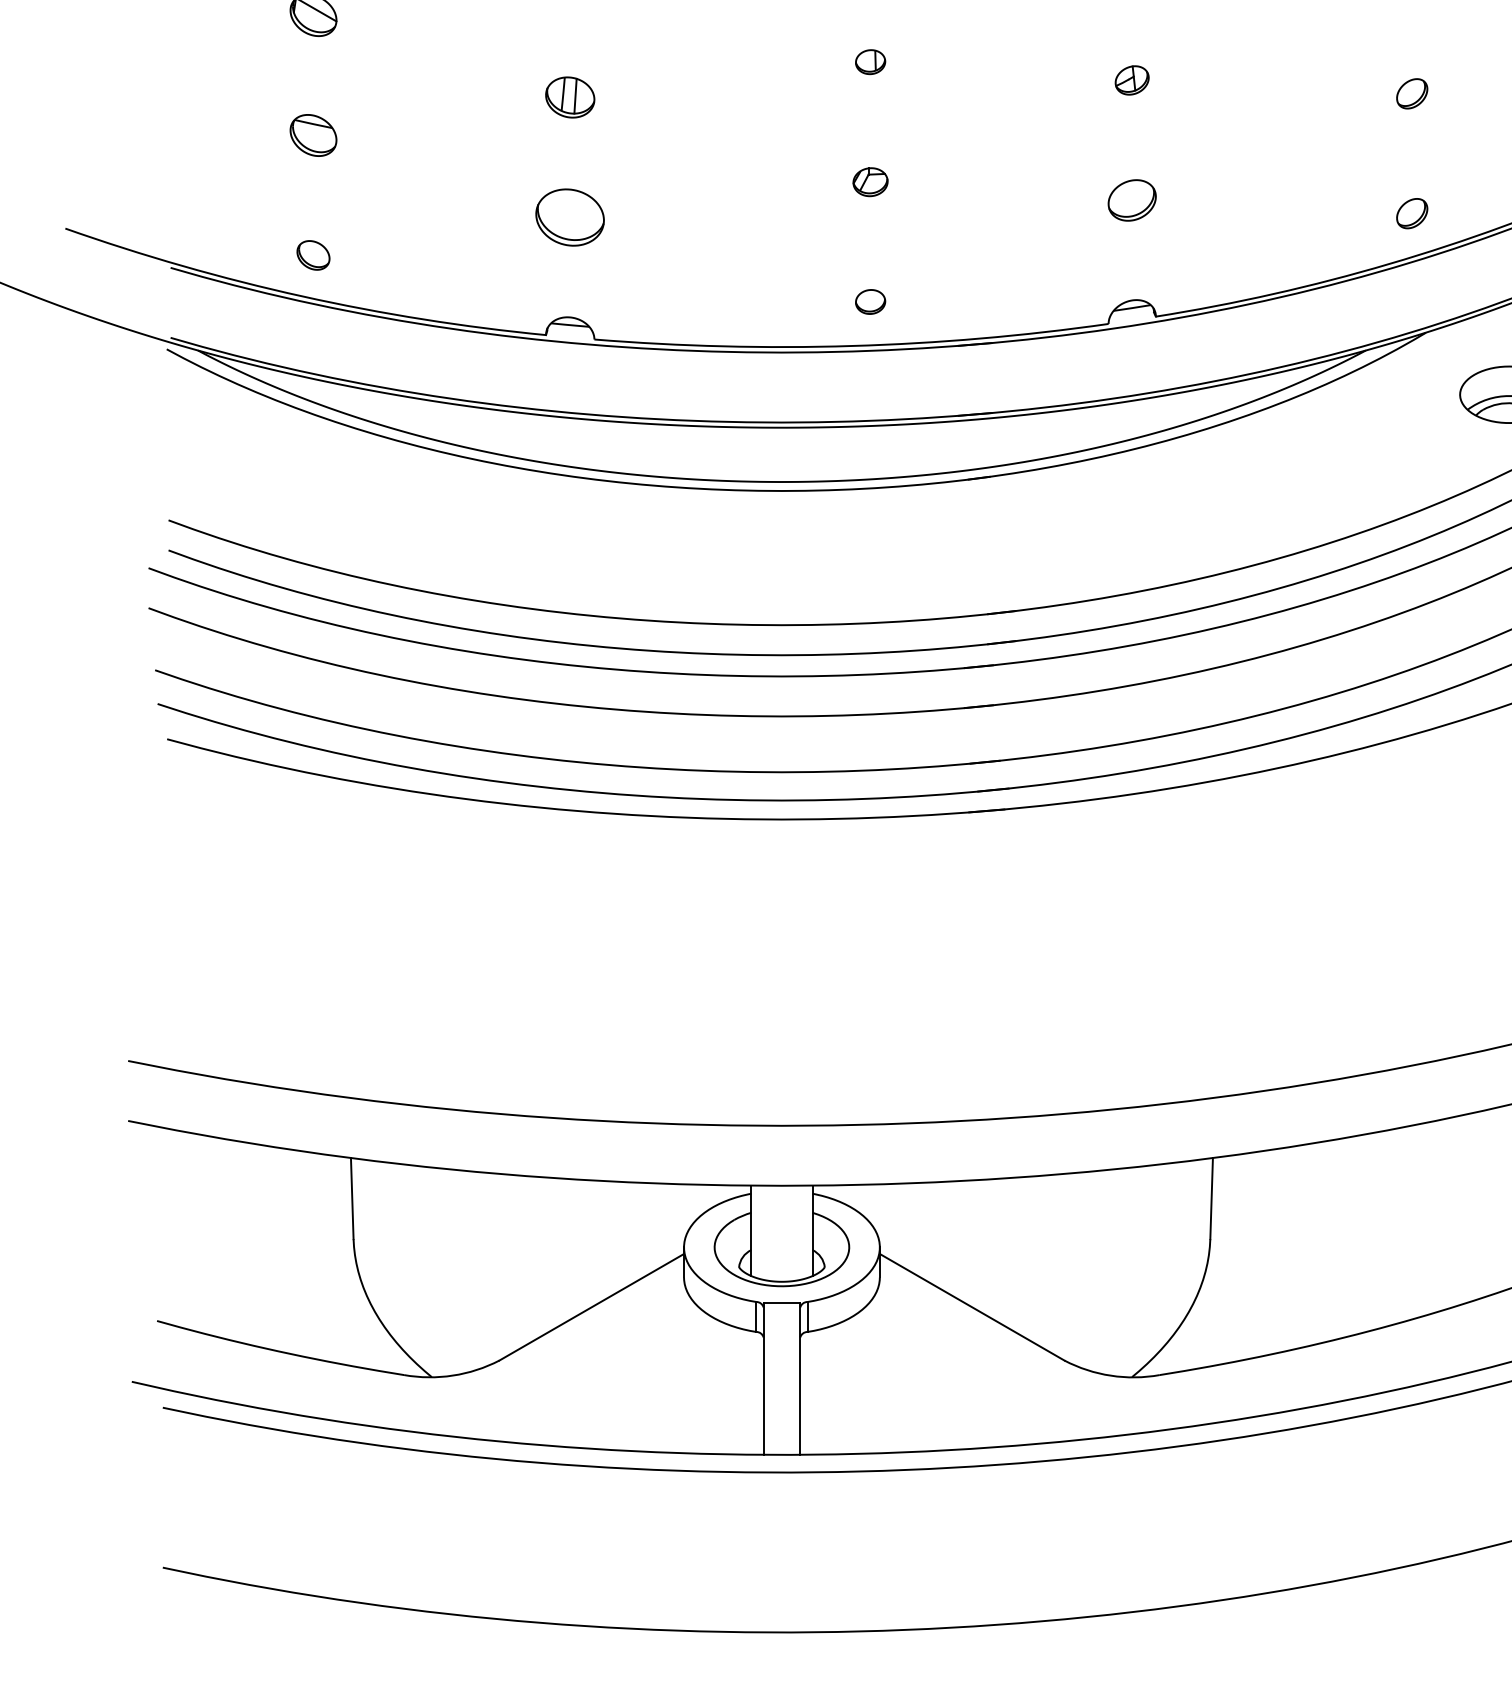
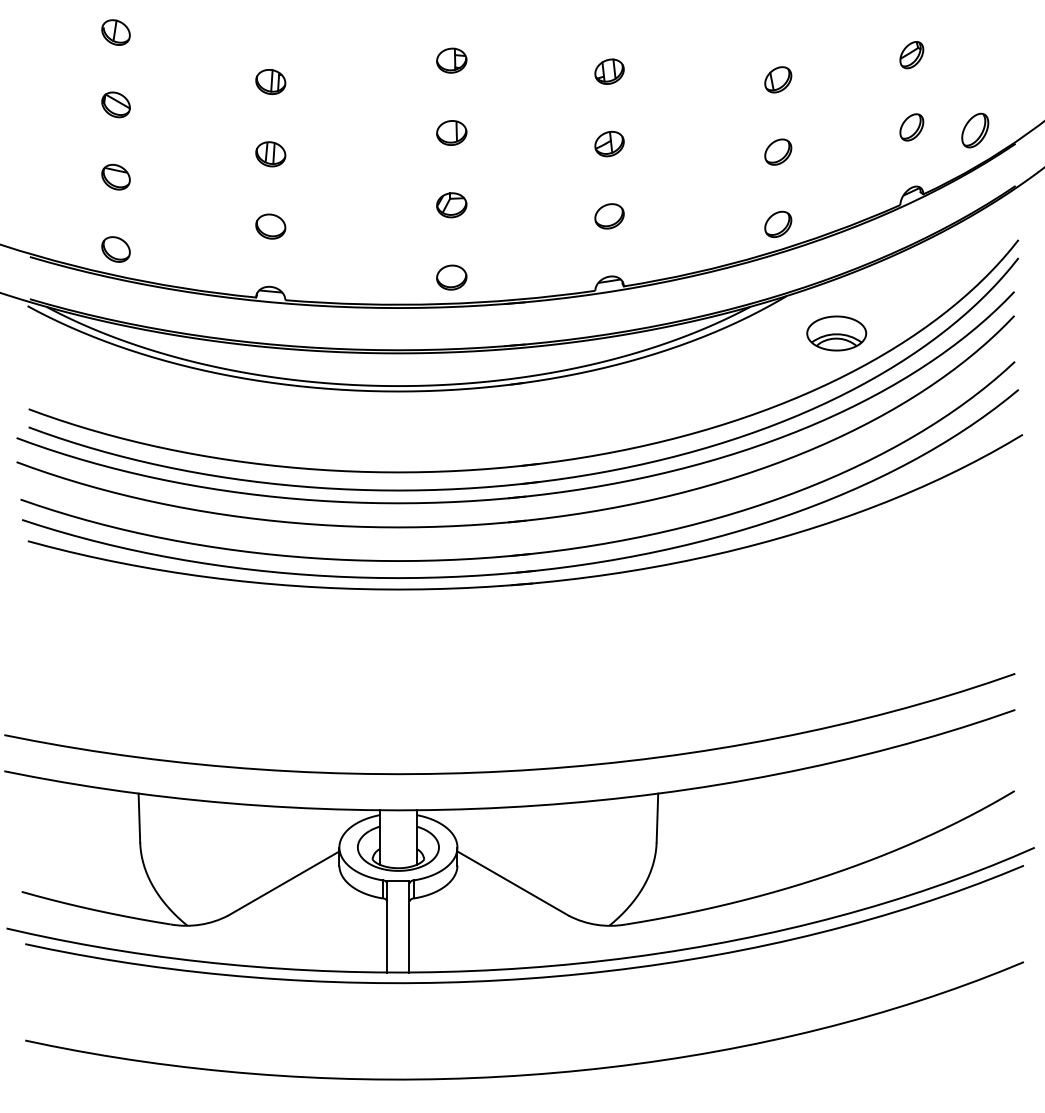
part: (869, 61) -> (451, 132), size x1.67
part: (1132, 79) -> (609, 143), size x1.43
part: (1412, 92) -> (778, 151), size x1.43
part: (869, 182) -> (451, 205), size x1.43
part: (1412, 212) -> (778, 223), size x1.43
part: (569, 217) -> (270, 226), size x0.71
part: (312, 255) -> (115, 249), size x1.43
part: (869, 301) -> (451, 277), size x1.67

